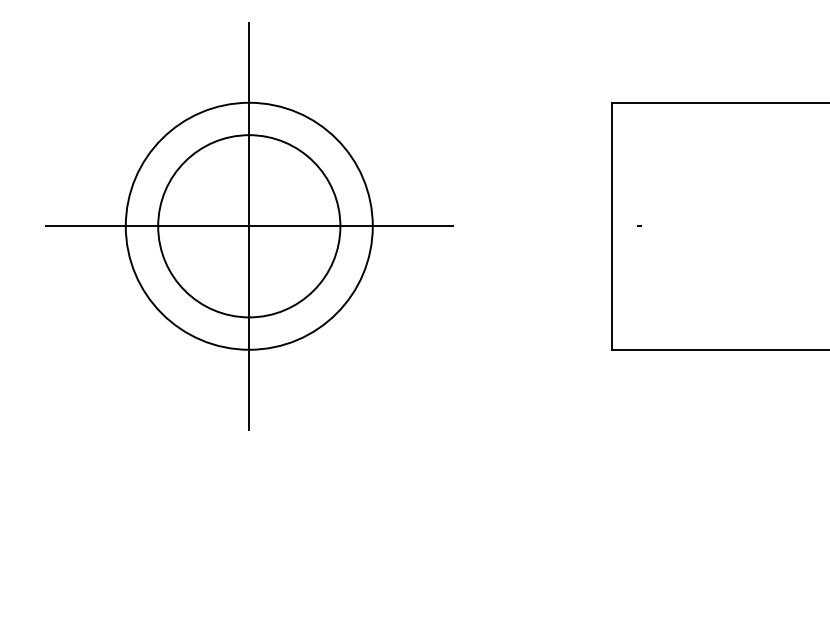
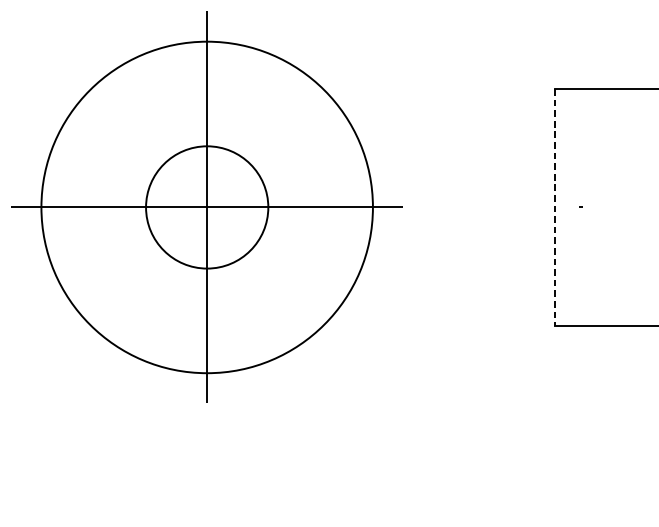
circle: (248, 225) -> (206, 206), size x1.4
circle: (249, 226) -> (207, 207), size x0.7
line: (611, 226) -> (554, 207), solid -> dashed

